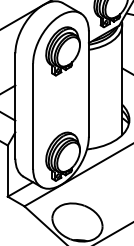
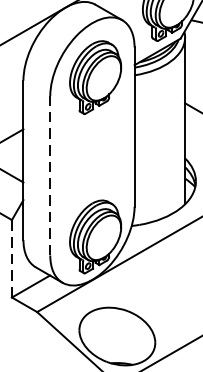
line: (33, 116) -> (50, 176), solid -> dashed
line: (7, 171) -> (11, 259), solid -> dashed

